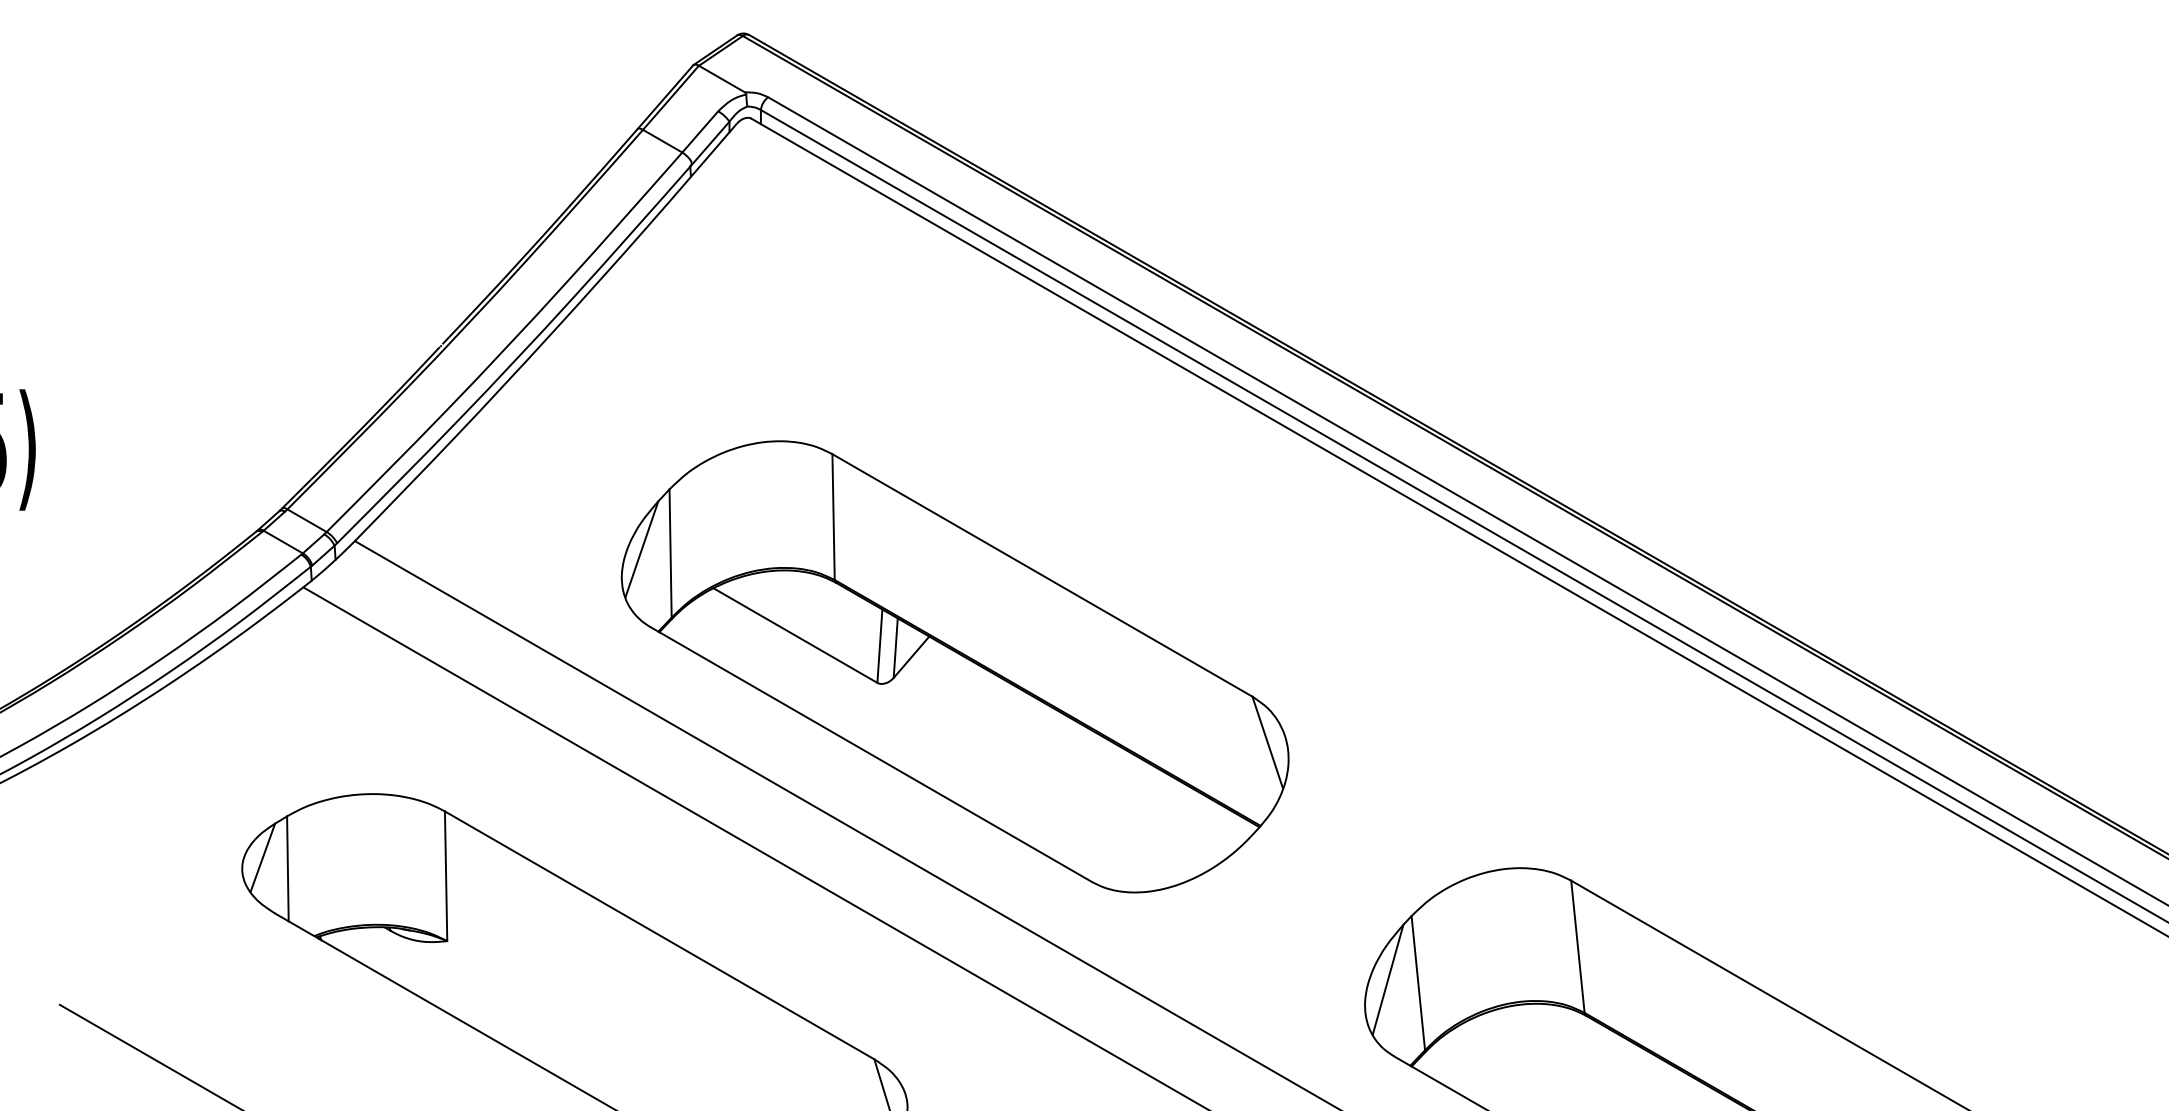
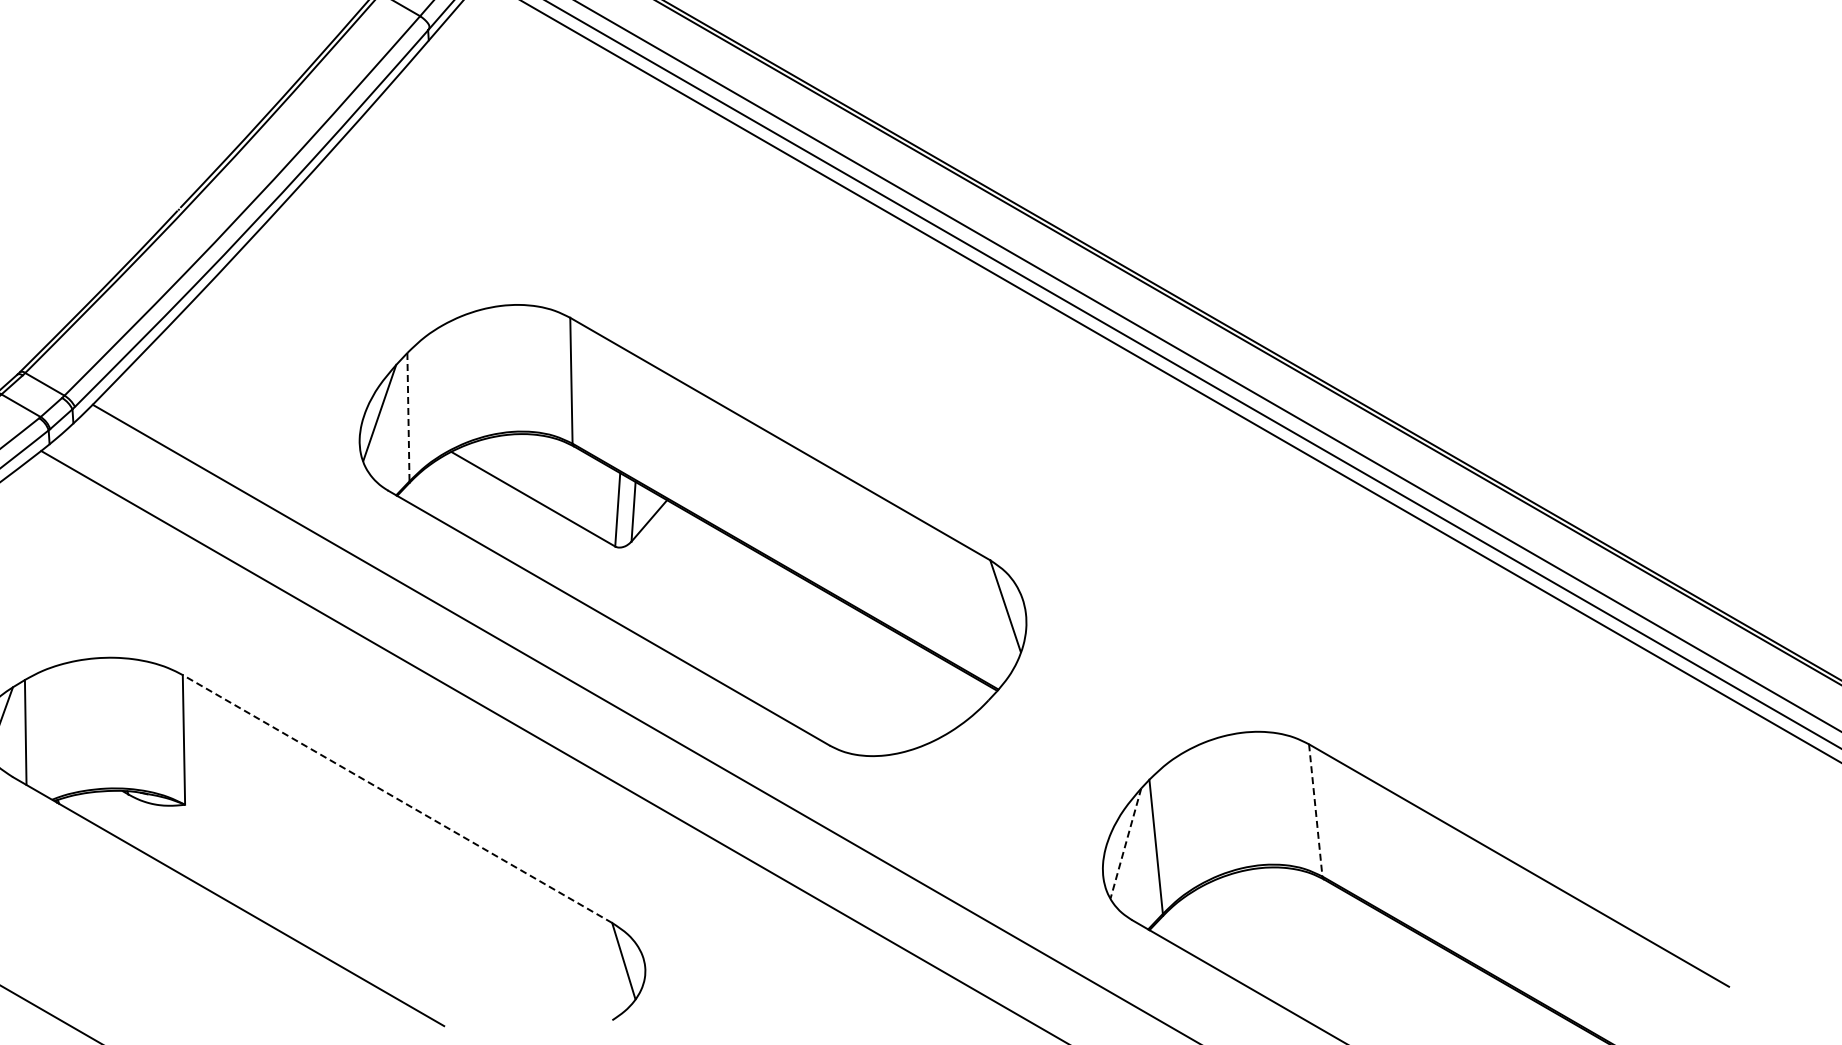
line: (670, 554) -> (408, 418), solid -> dashed
line: (659, 935) -> (397, 799), solid -> dashed
line: (1577, 947) -> (1315, 811), solid -> dashed
line: (1387, 980) -> (1125, 844), solid -> dashed

